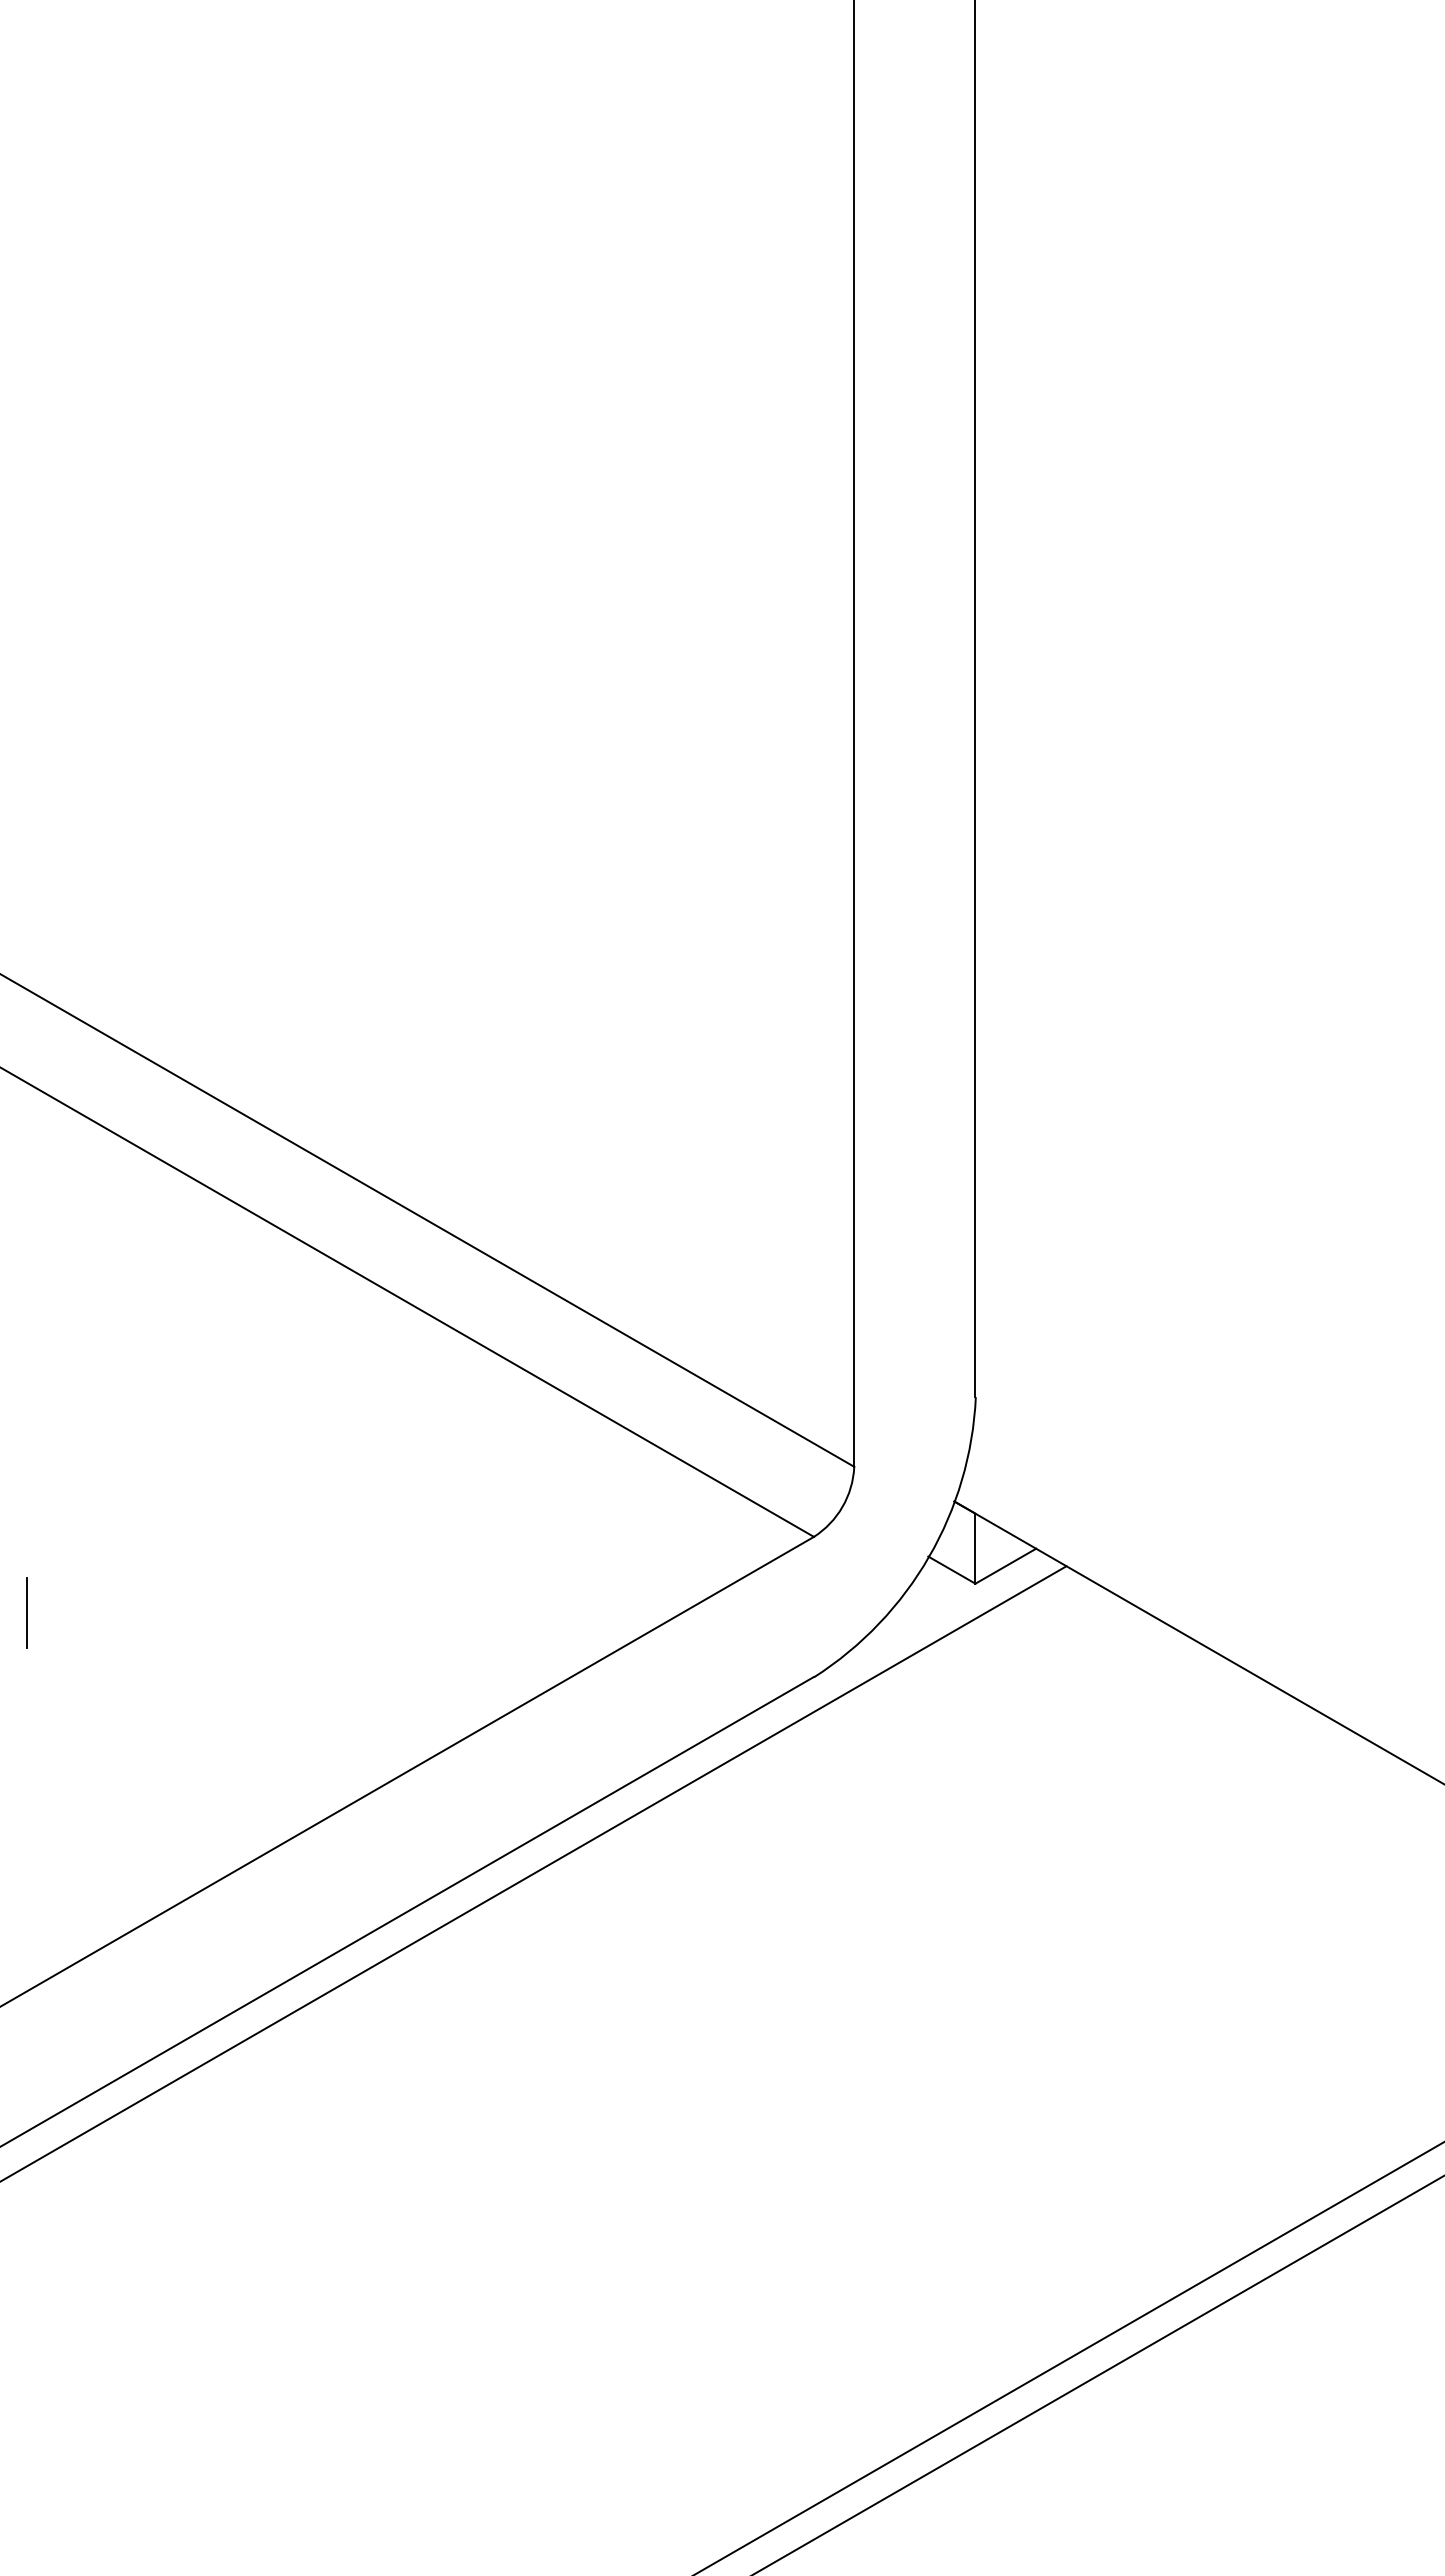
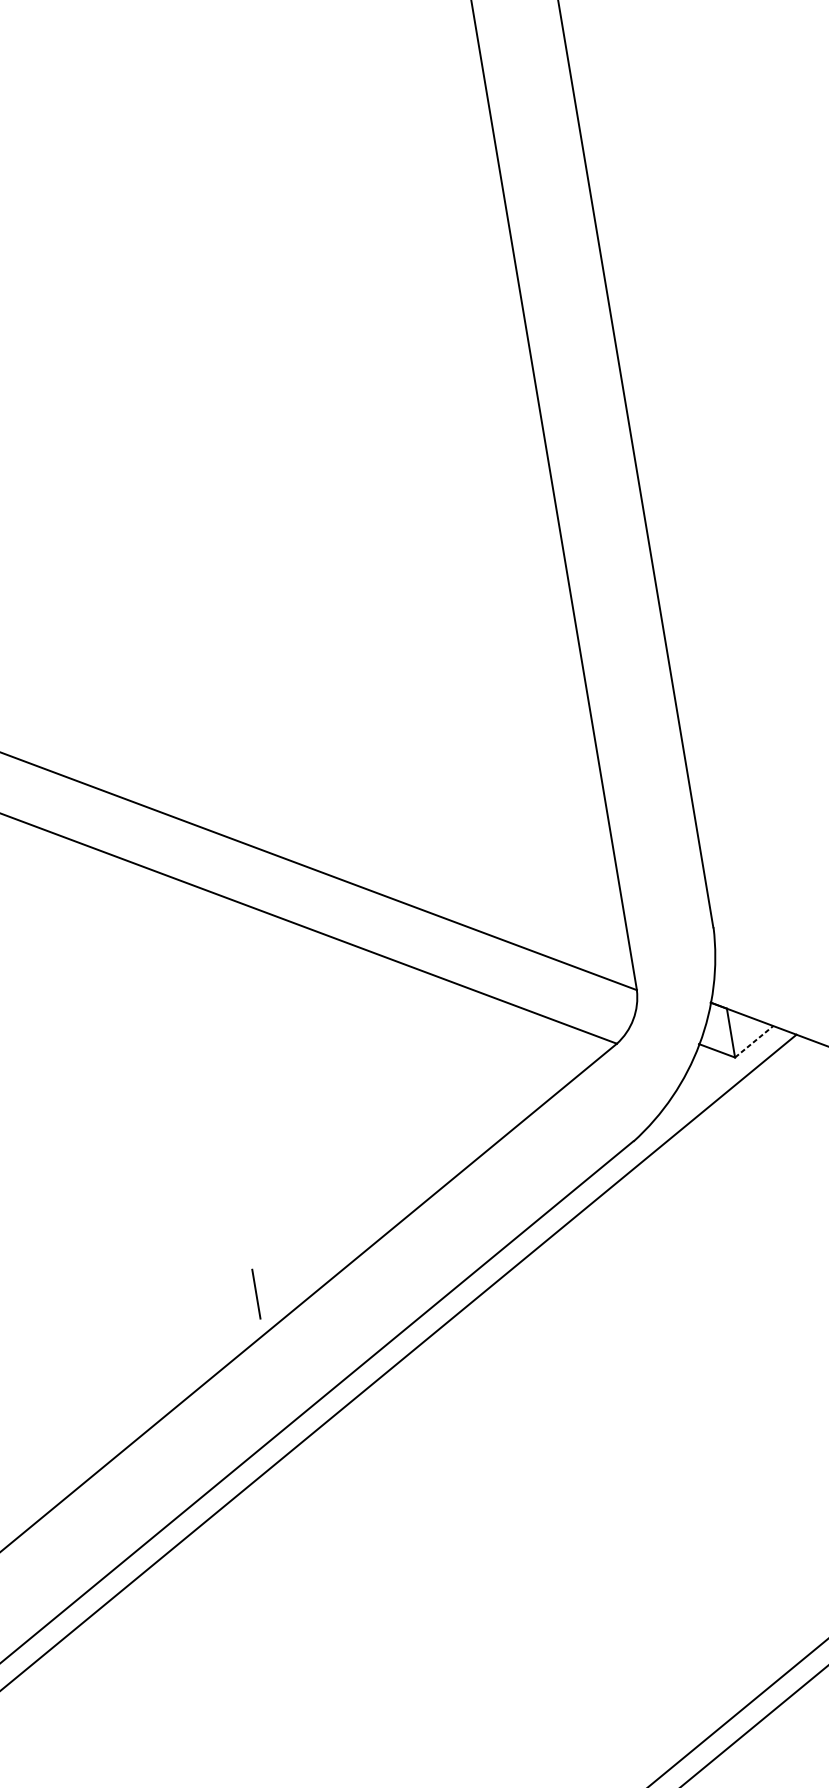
line: (1006, 1565) -> (754, 1041), solid -> dashed
line: (26, 1612) -> (256, 1293), moved

